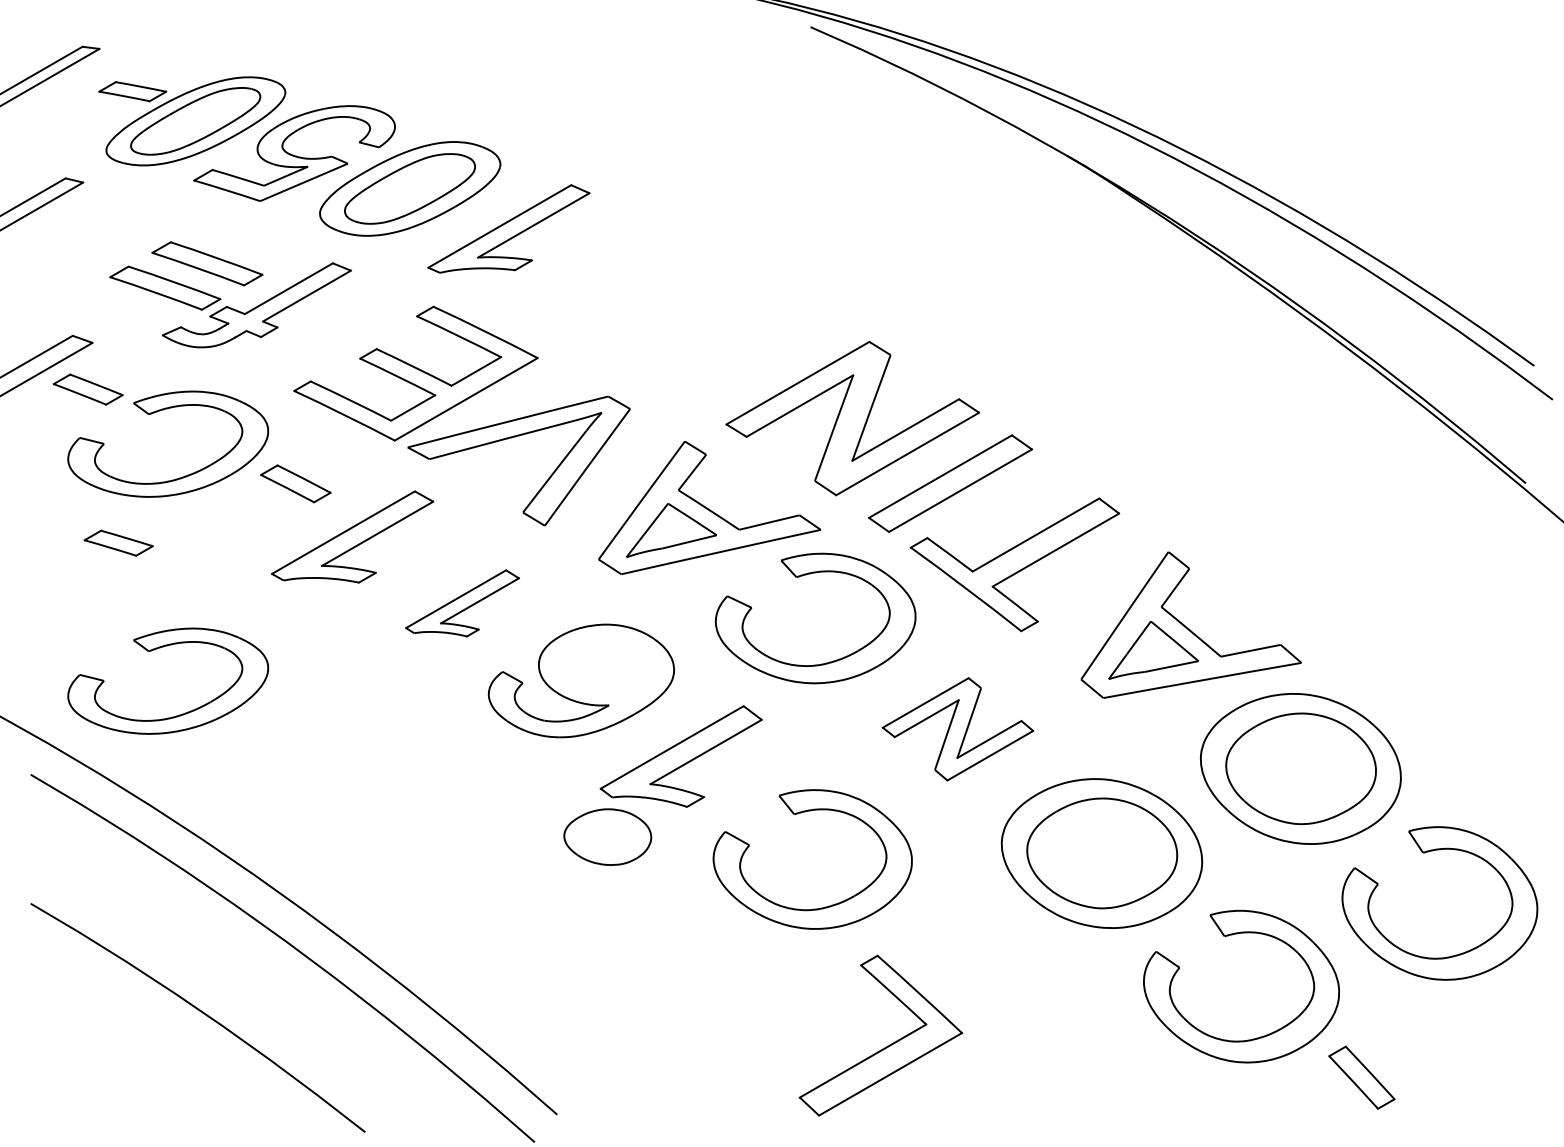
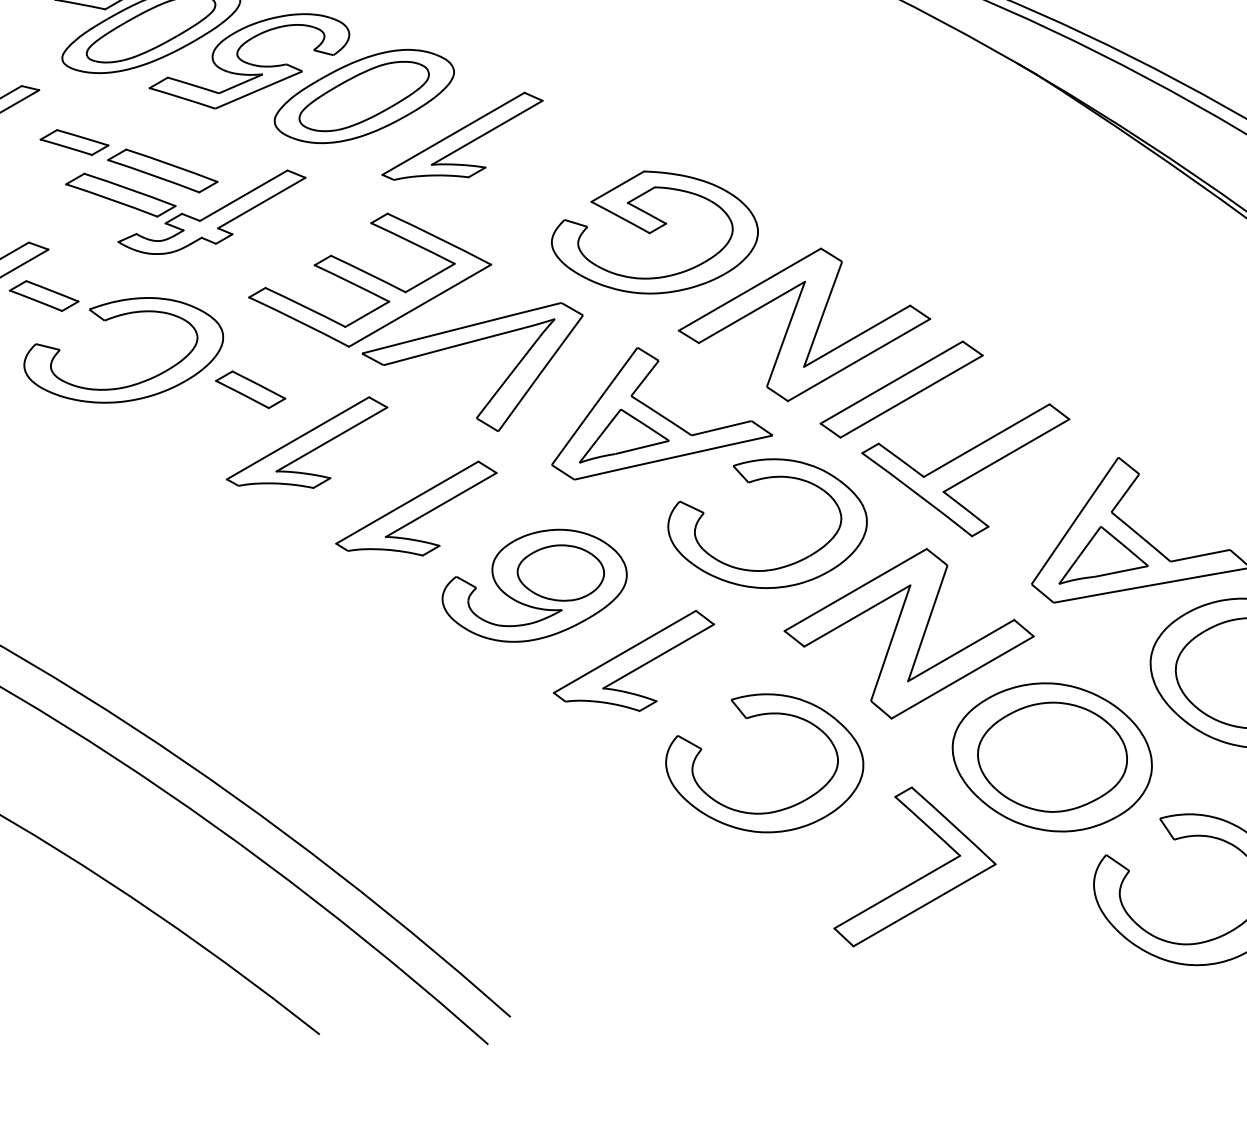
part: (701, 325) -> (654, 232), added
part: (118, 542) -> (74, 141), moved
part: (462, 603) -> (416, 508), size x1.43
part: (157, 649) -> (113, 554), removed
part: (957, 729) -> (908, 634), size x1.67
part: (607, 836) -> (560, 572), moved
part: (887, 1045) -> (921, 876), moved

